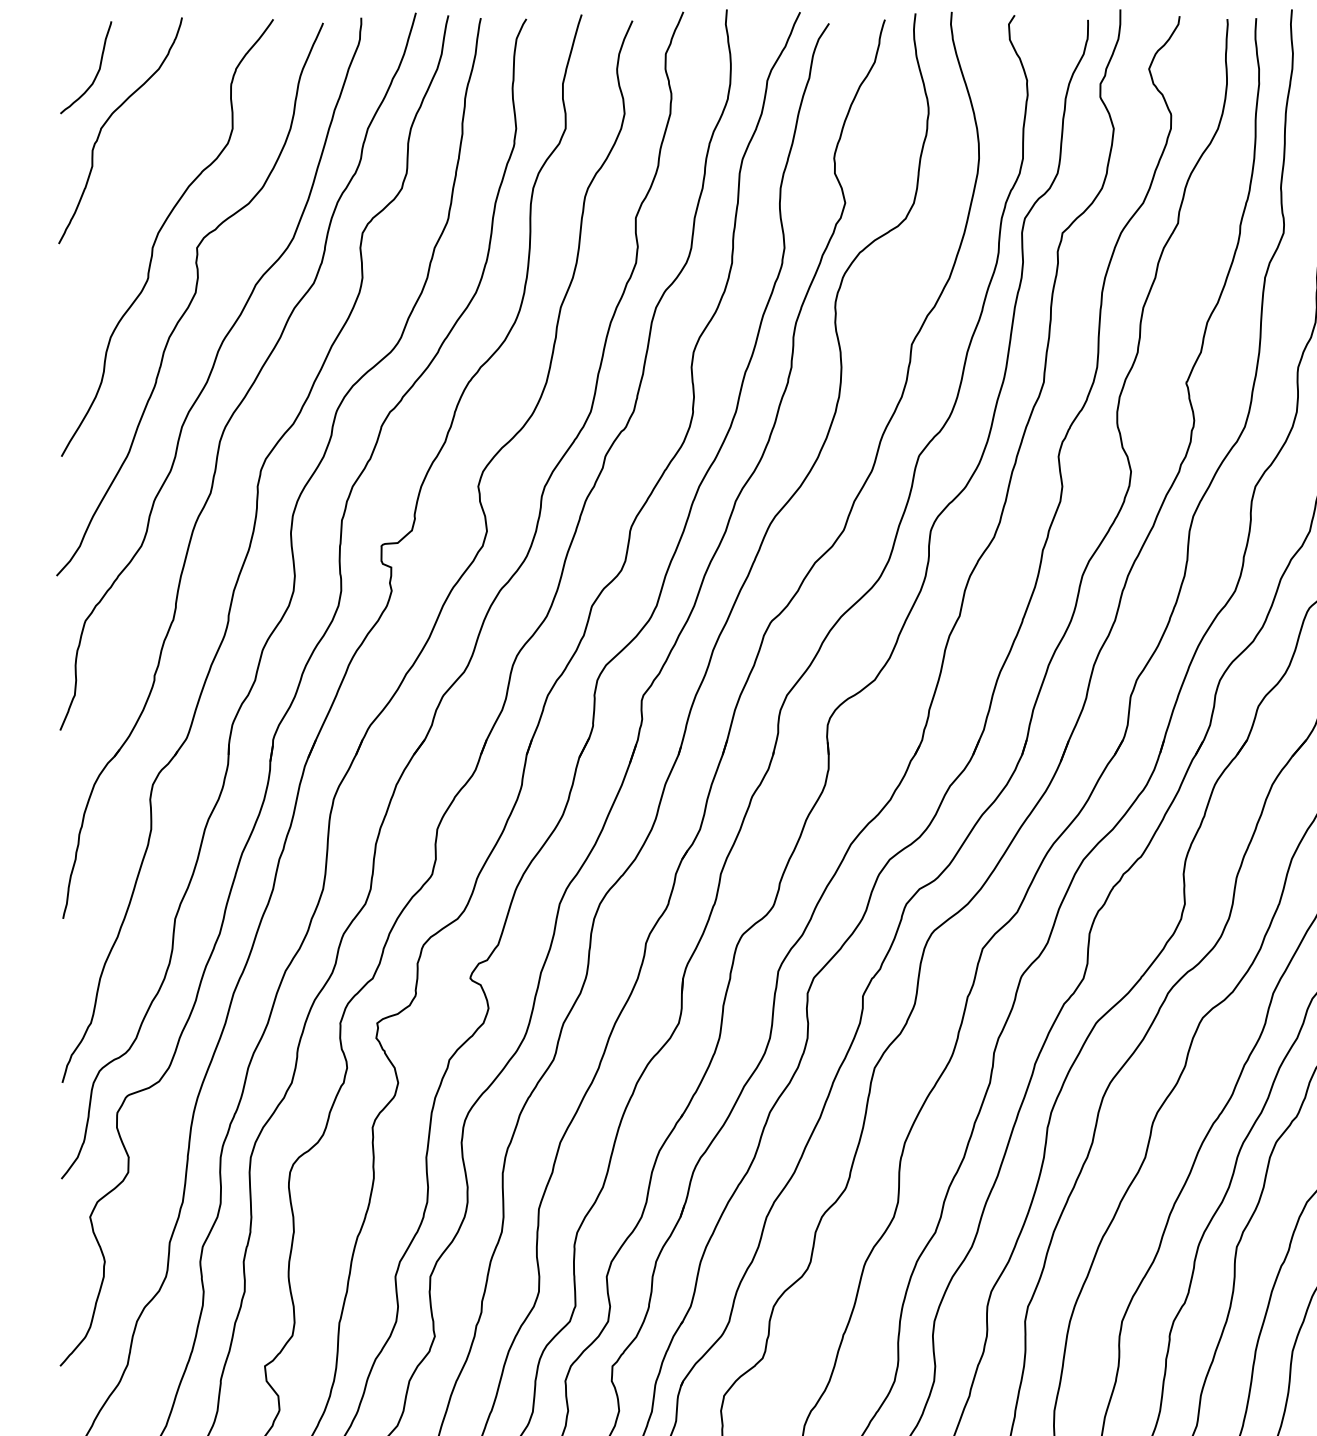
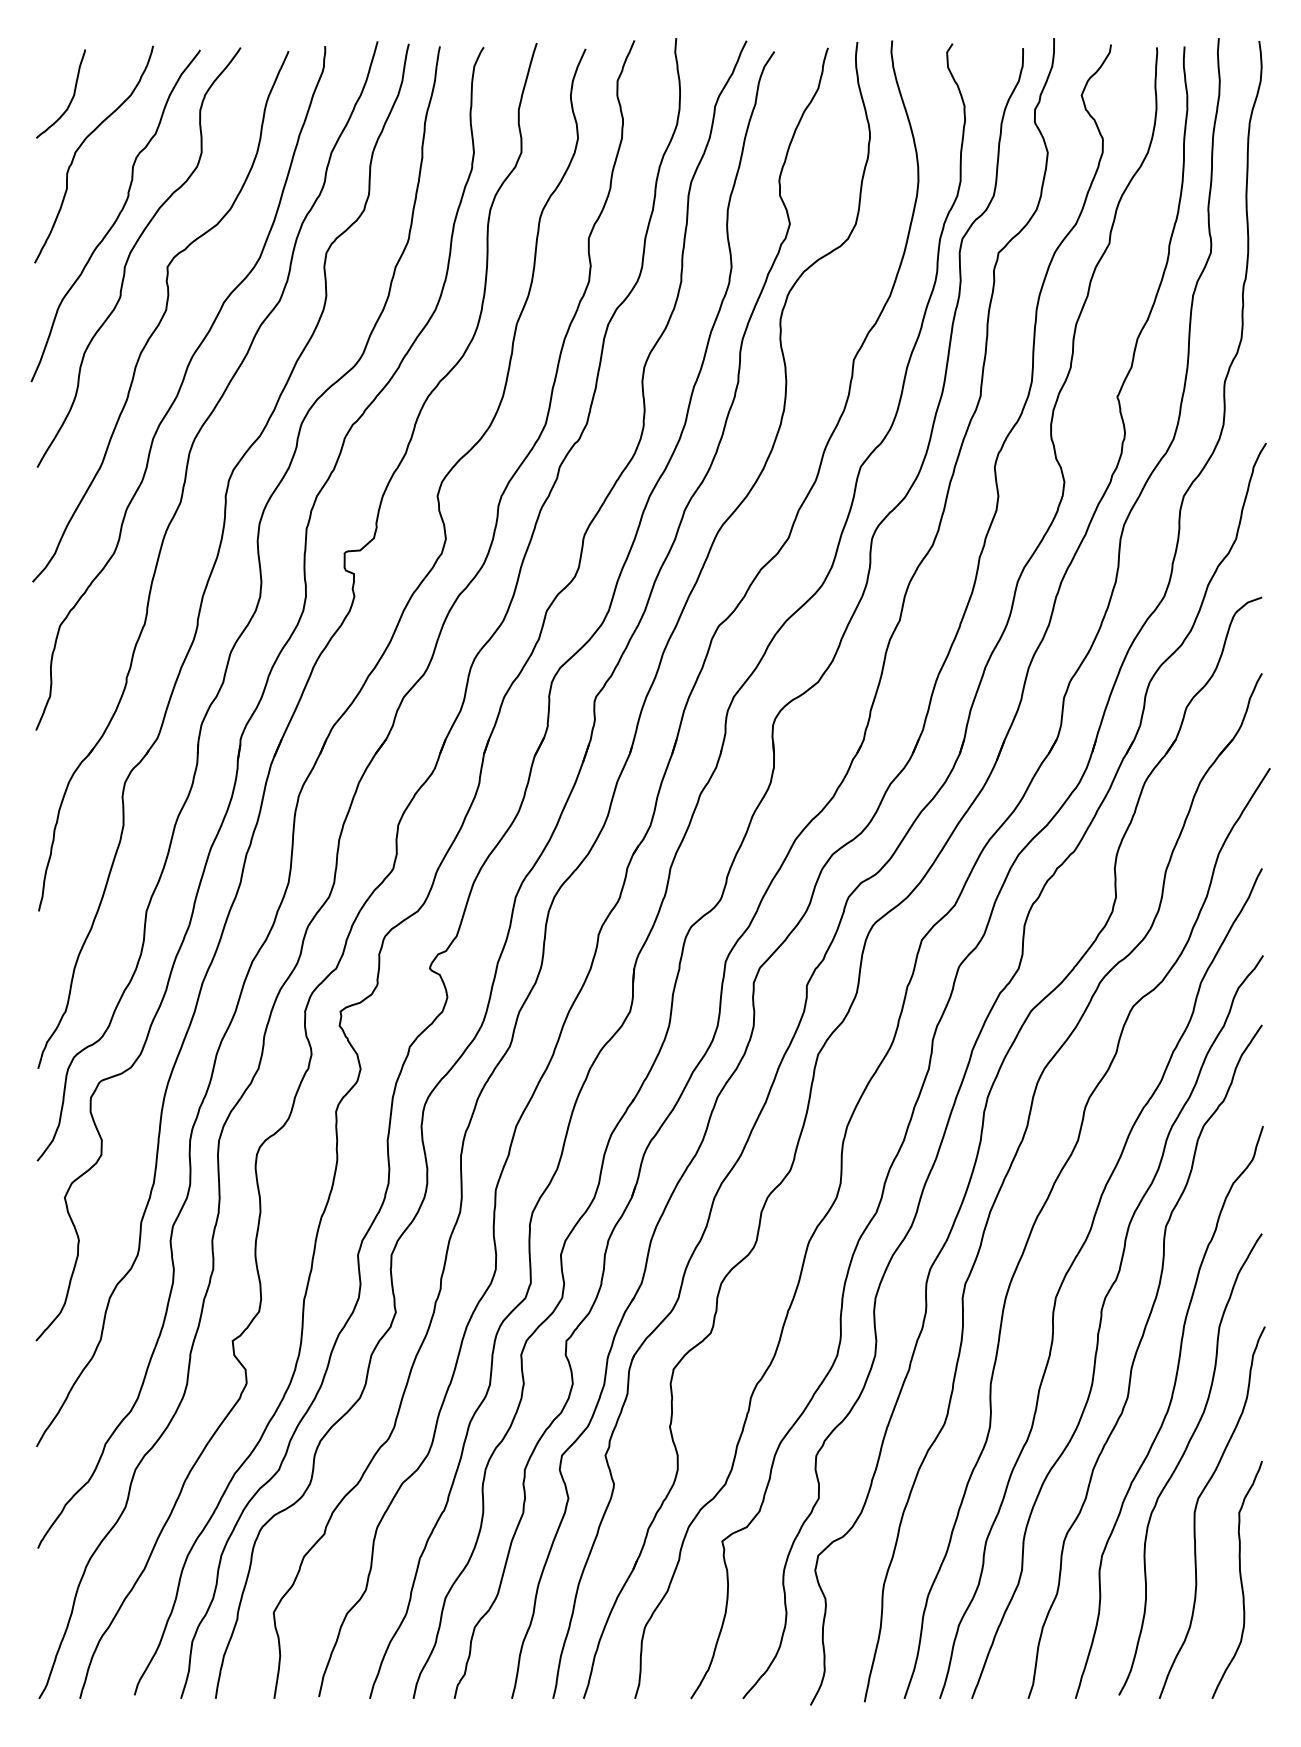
curve: (144, 194) -> (117, 215), added

